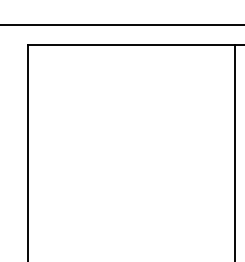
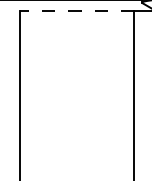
line: (129, 45) -> (76, 11), solid -> dashed

